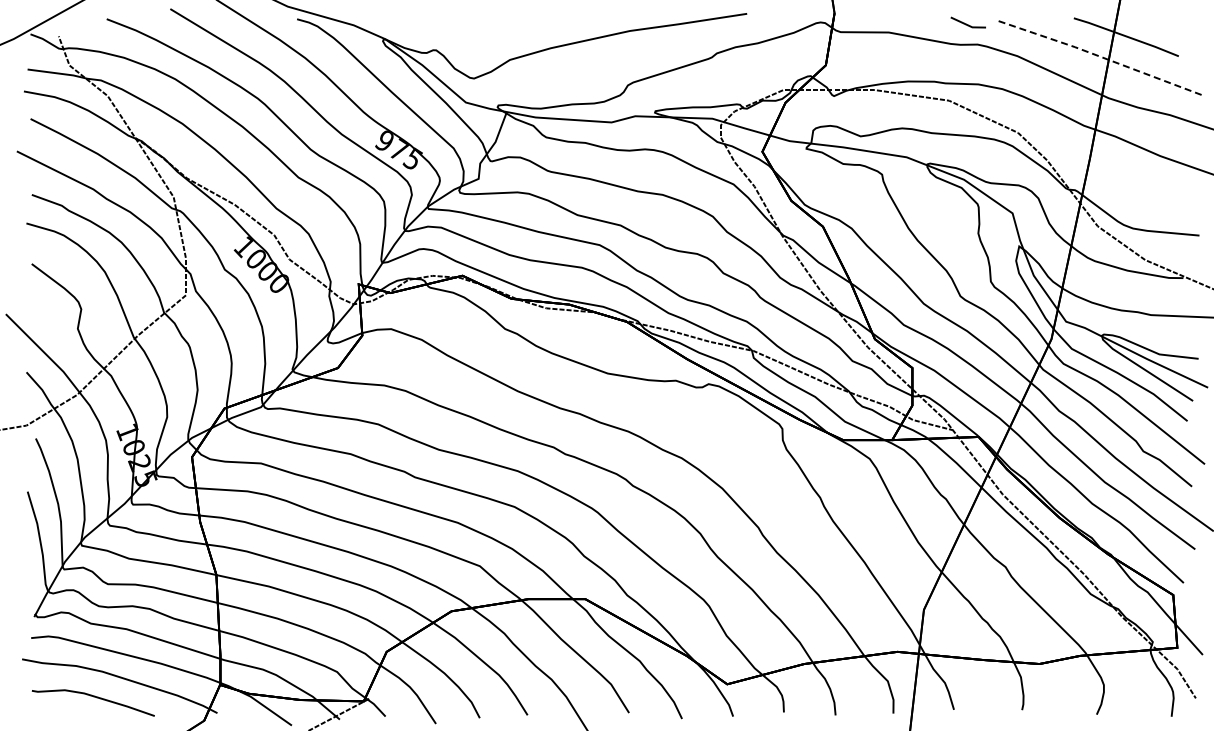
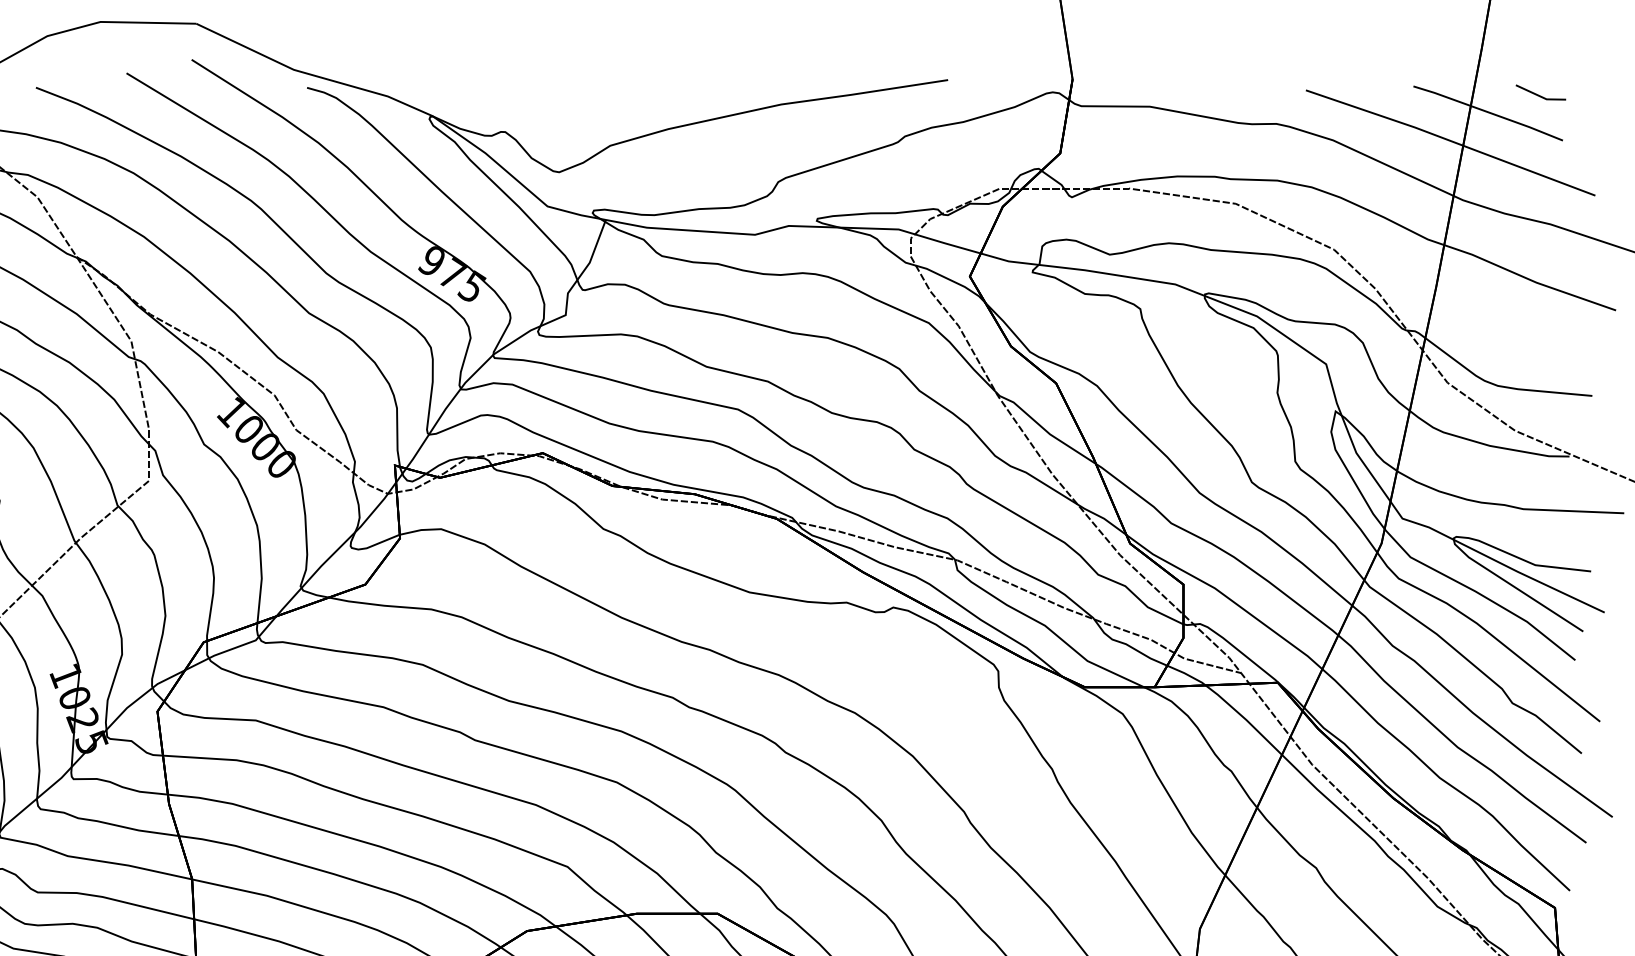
line: (966, 23) -> (1538, 93), moved
line: (1099, 56) -> (1449, 140), dashed -> solid

